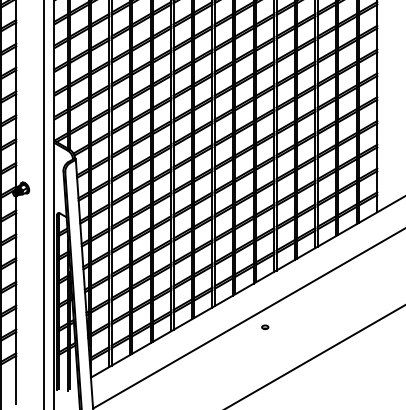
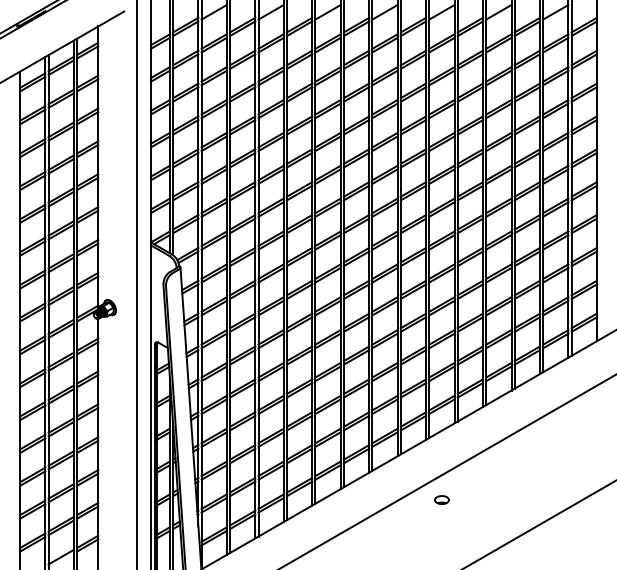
part: (265, 326) -> (442, 499), size x1.6

